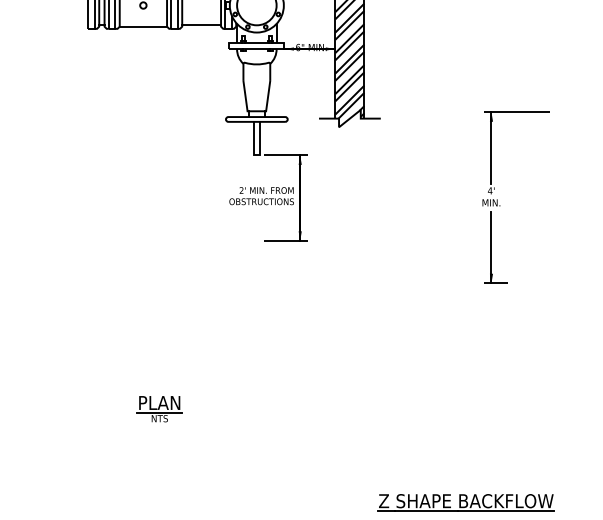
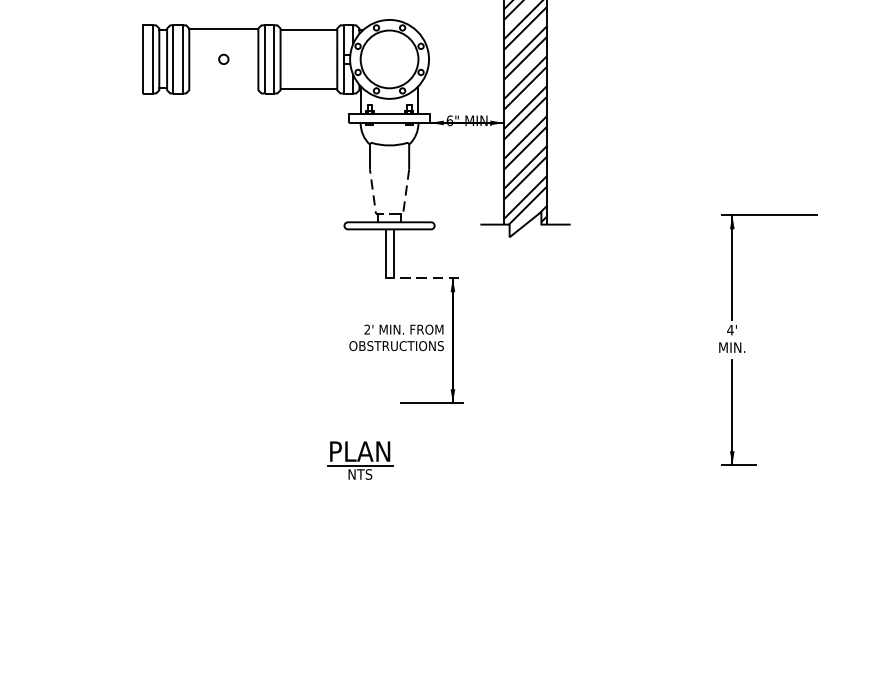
line: (143, 26) -> (223, 90), removed
line: (256, 111) -> (389, 214), solid -> dashed
line: (286, 155) -> (432, 278), solid -> dashed
part: (159, 409) -> (359, 461), moved

